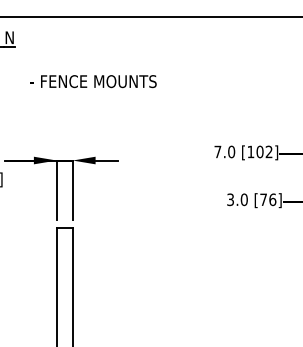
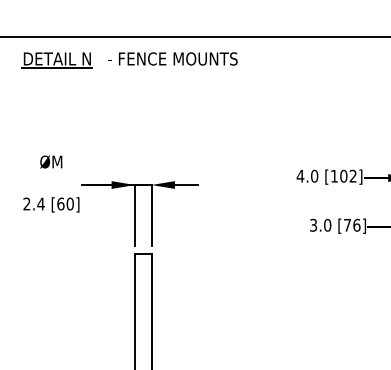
text: (93, 81) -> (172, 58), moved
text: (217, 152) -> (300, 176), 7.0 -> 4.0

